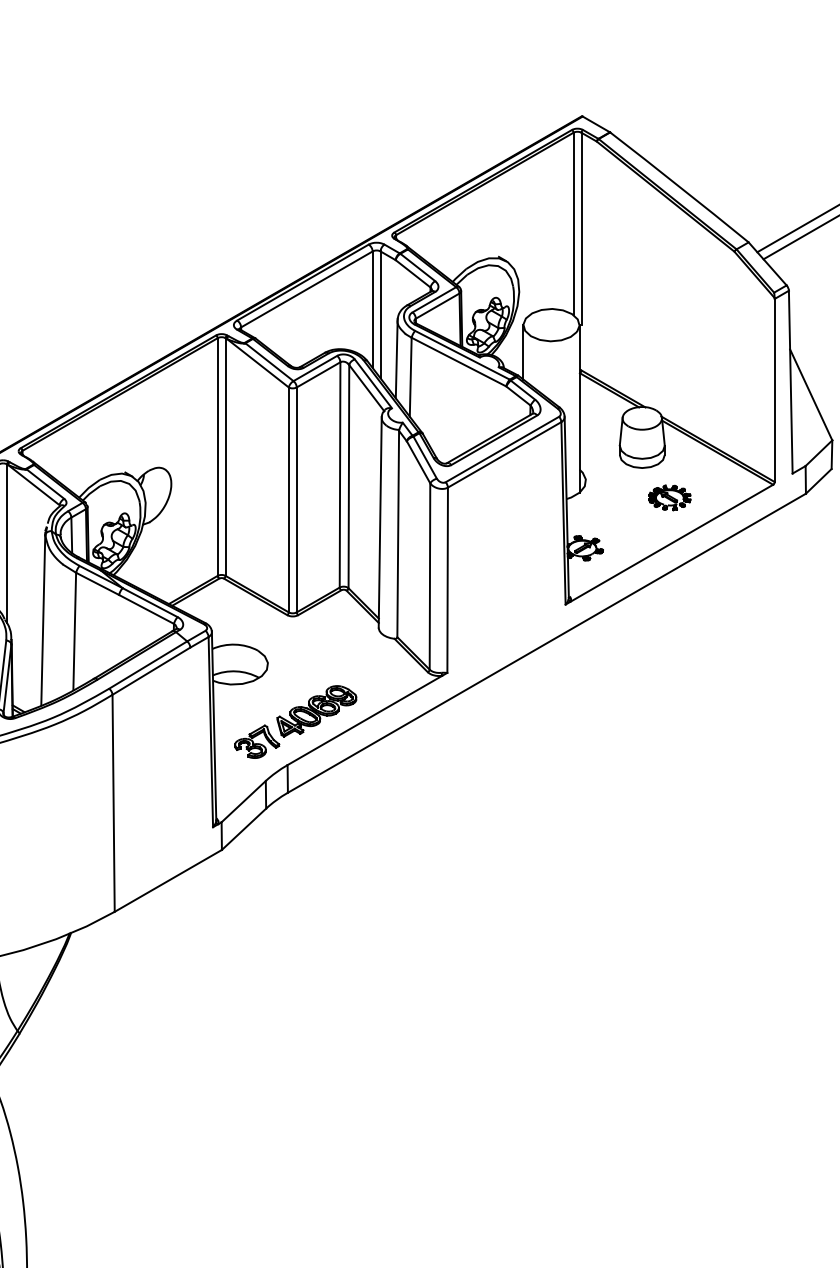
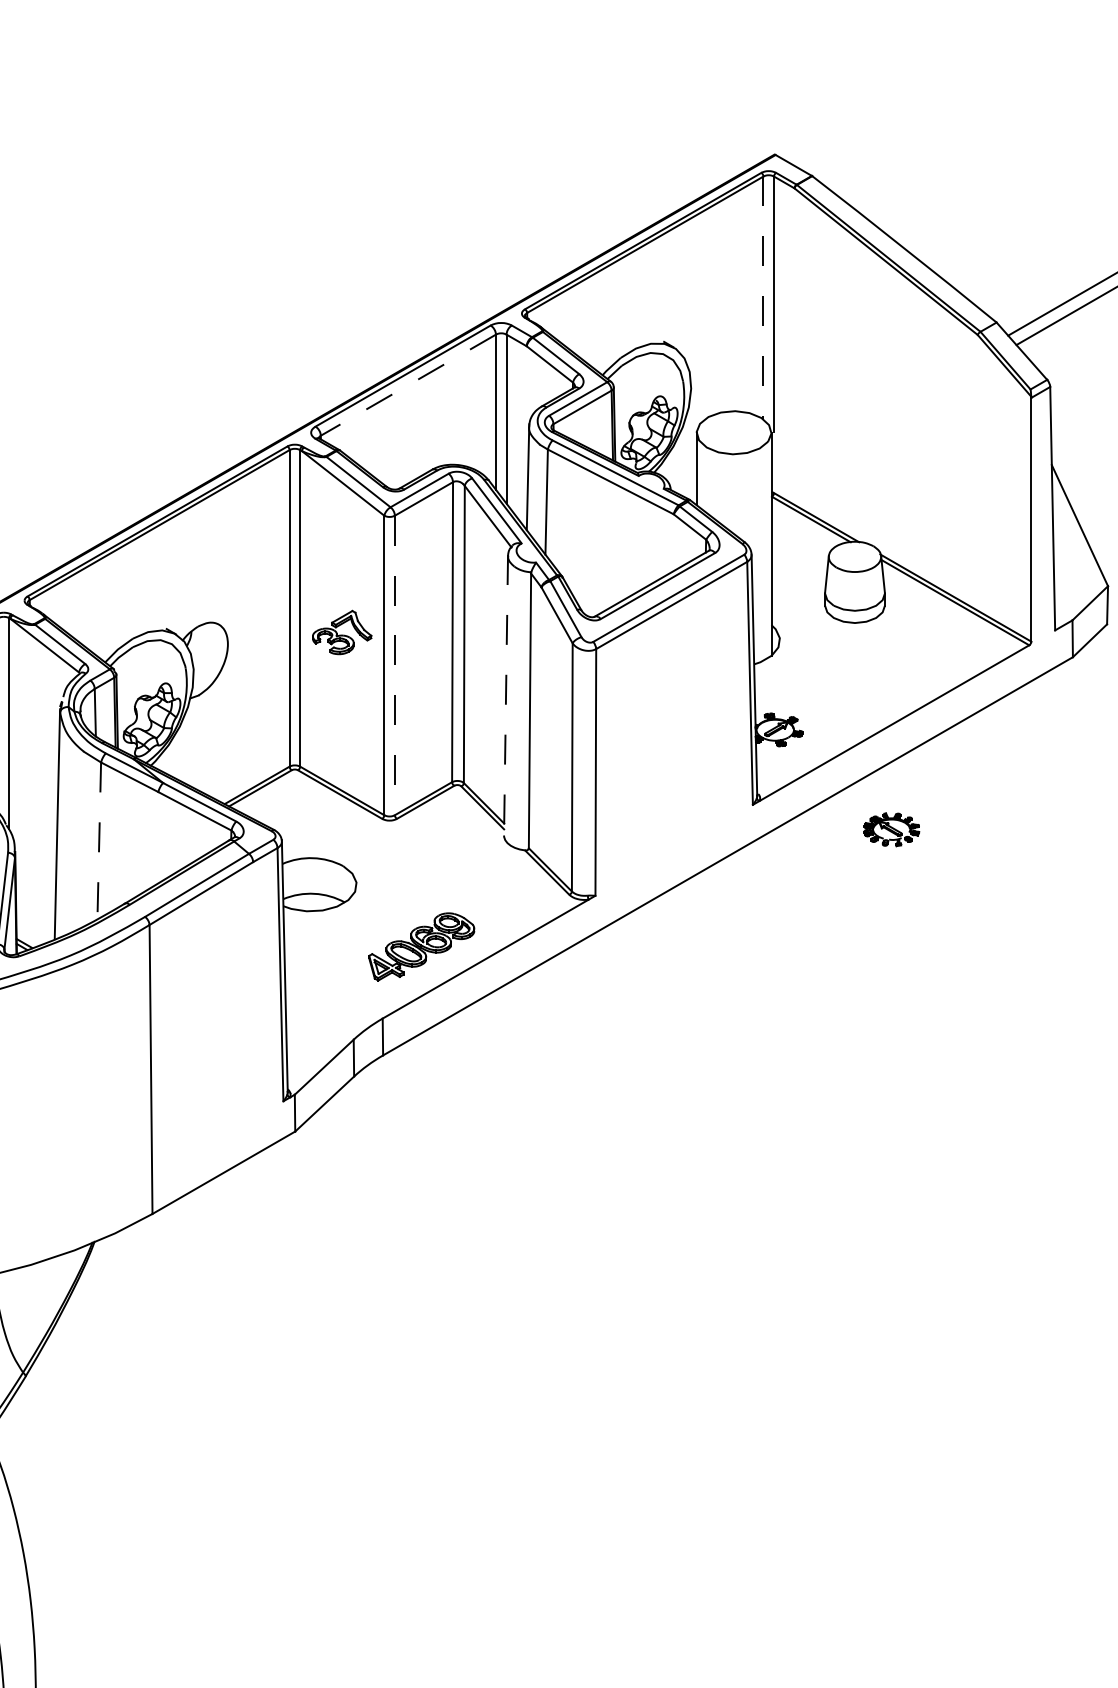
line: (573, 224) -> (763, 298), solid -> dashed
line: (306, 289) -> (407, 385), solid -> dashed
part: (669, 497) -> (891, 829), moved
line: (296, 499) -> (394, 665), solid -> dashed
line: (380, 522) -> (506, 695), solid -> dashed
line: (74, 632) -> (99, 841), solid -> dashed
part: (257, 741) -> (342, 632), moved

